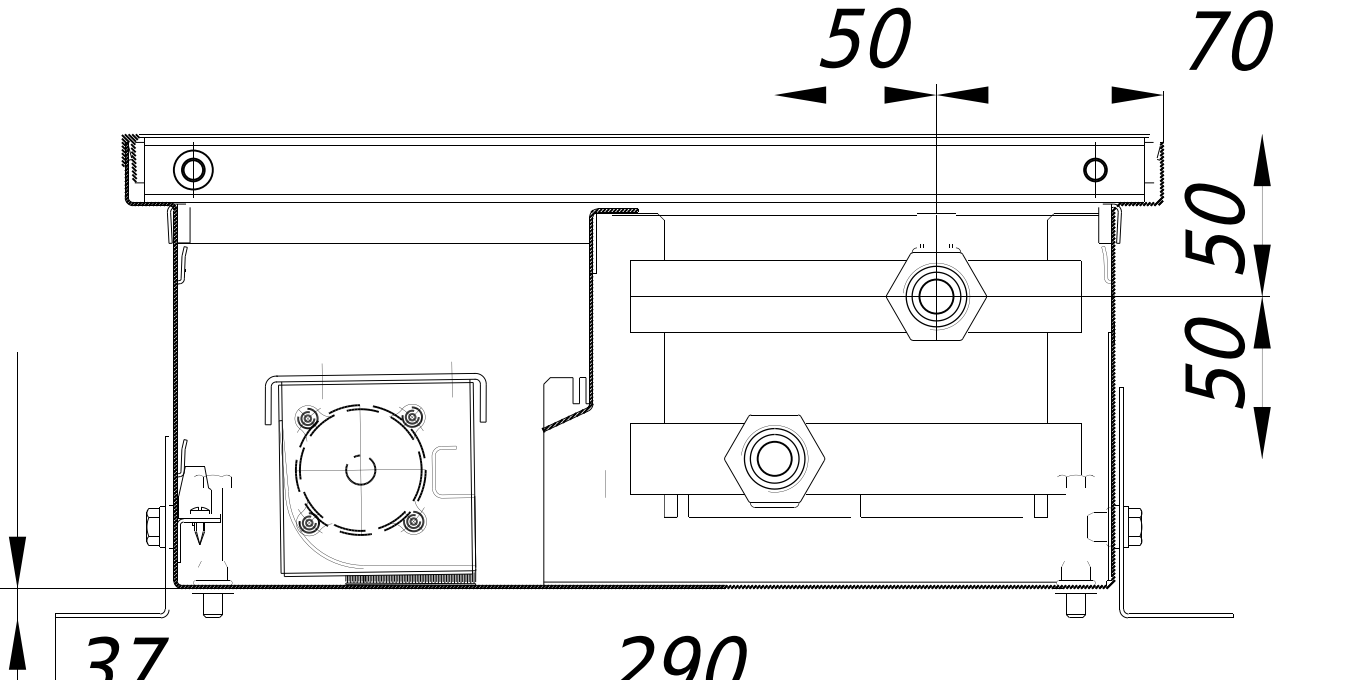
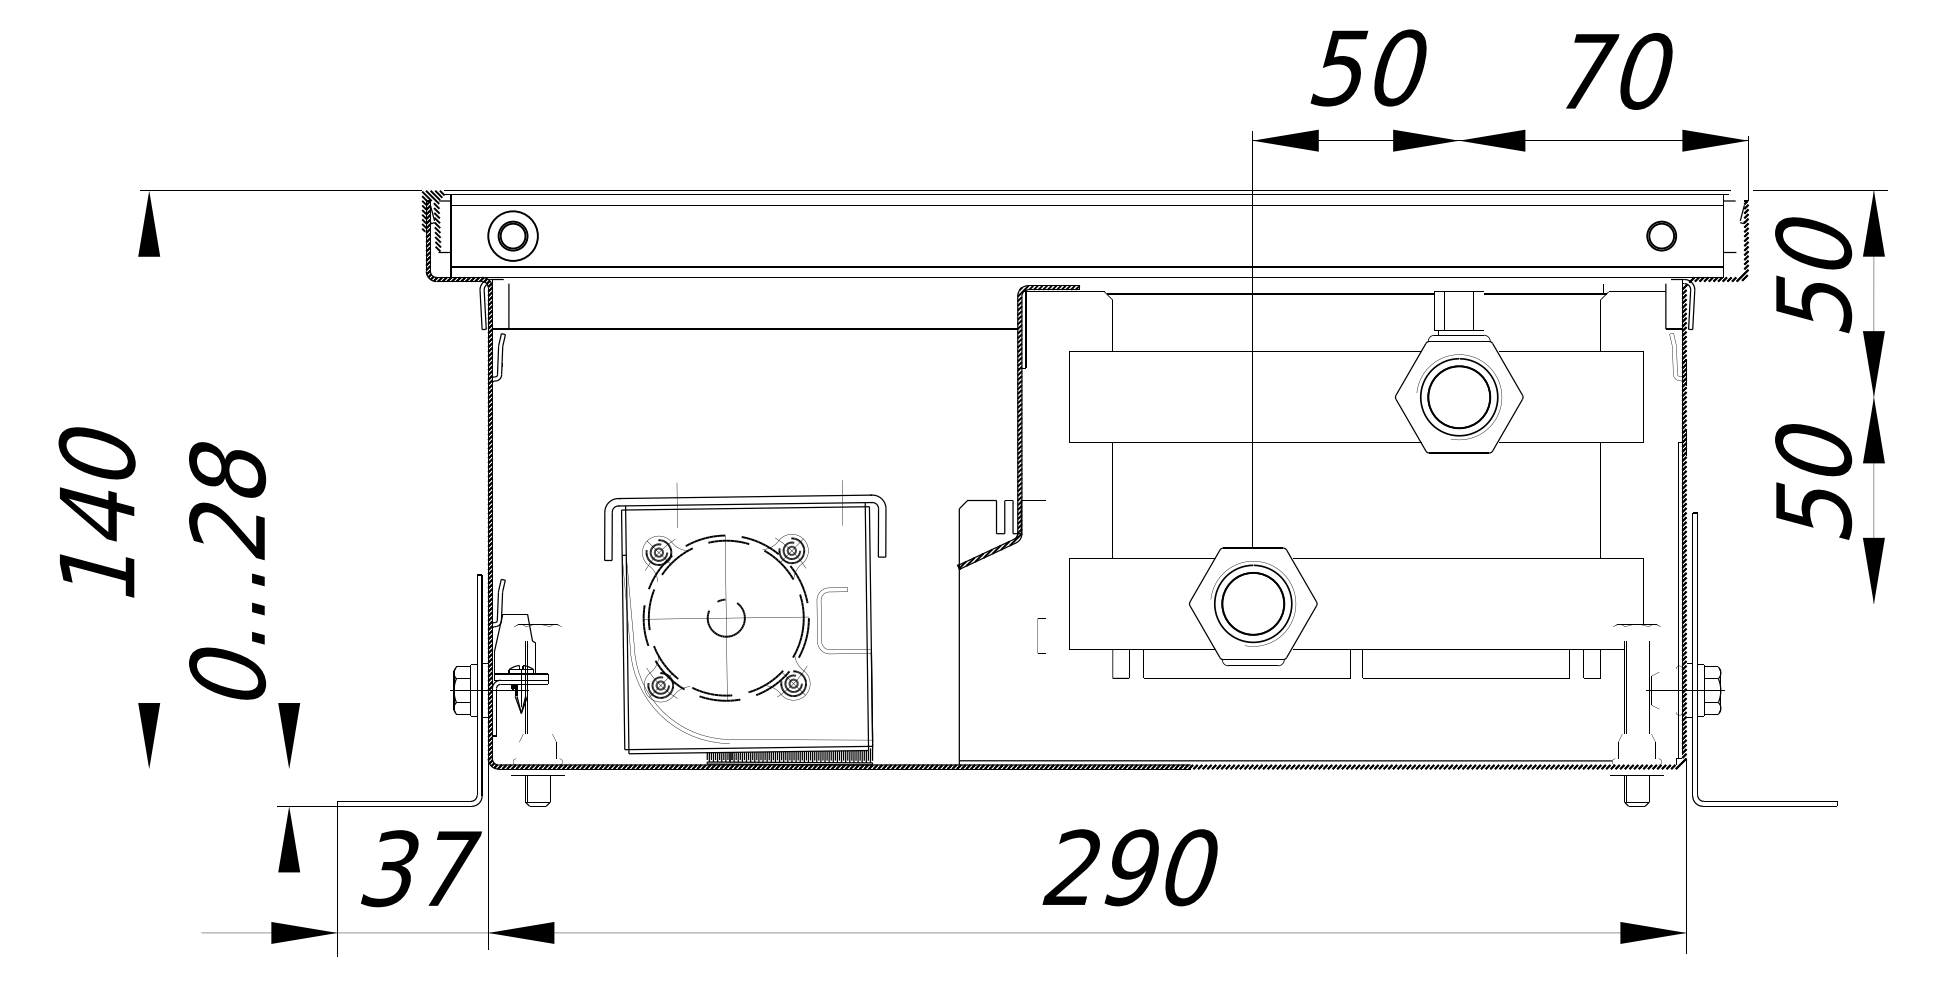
text: (1231, 40) -> (1619, 71), moved
text: (1214, 229) -> (1813, 275), moved
circle: (936, 296) -> (1459, 397), size x1.43
circle: (774, 458) -> (1253, 603), size x1.43

